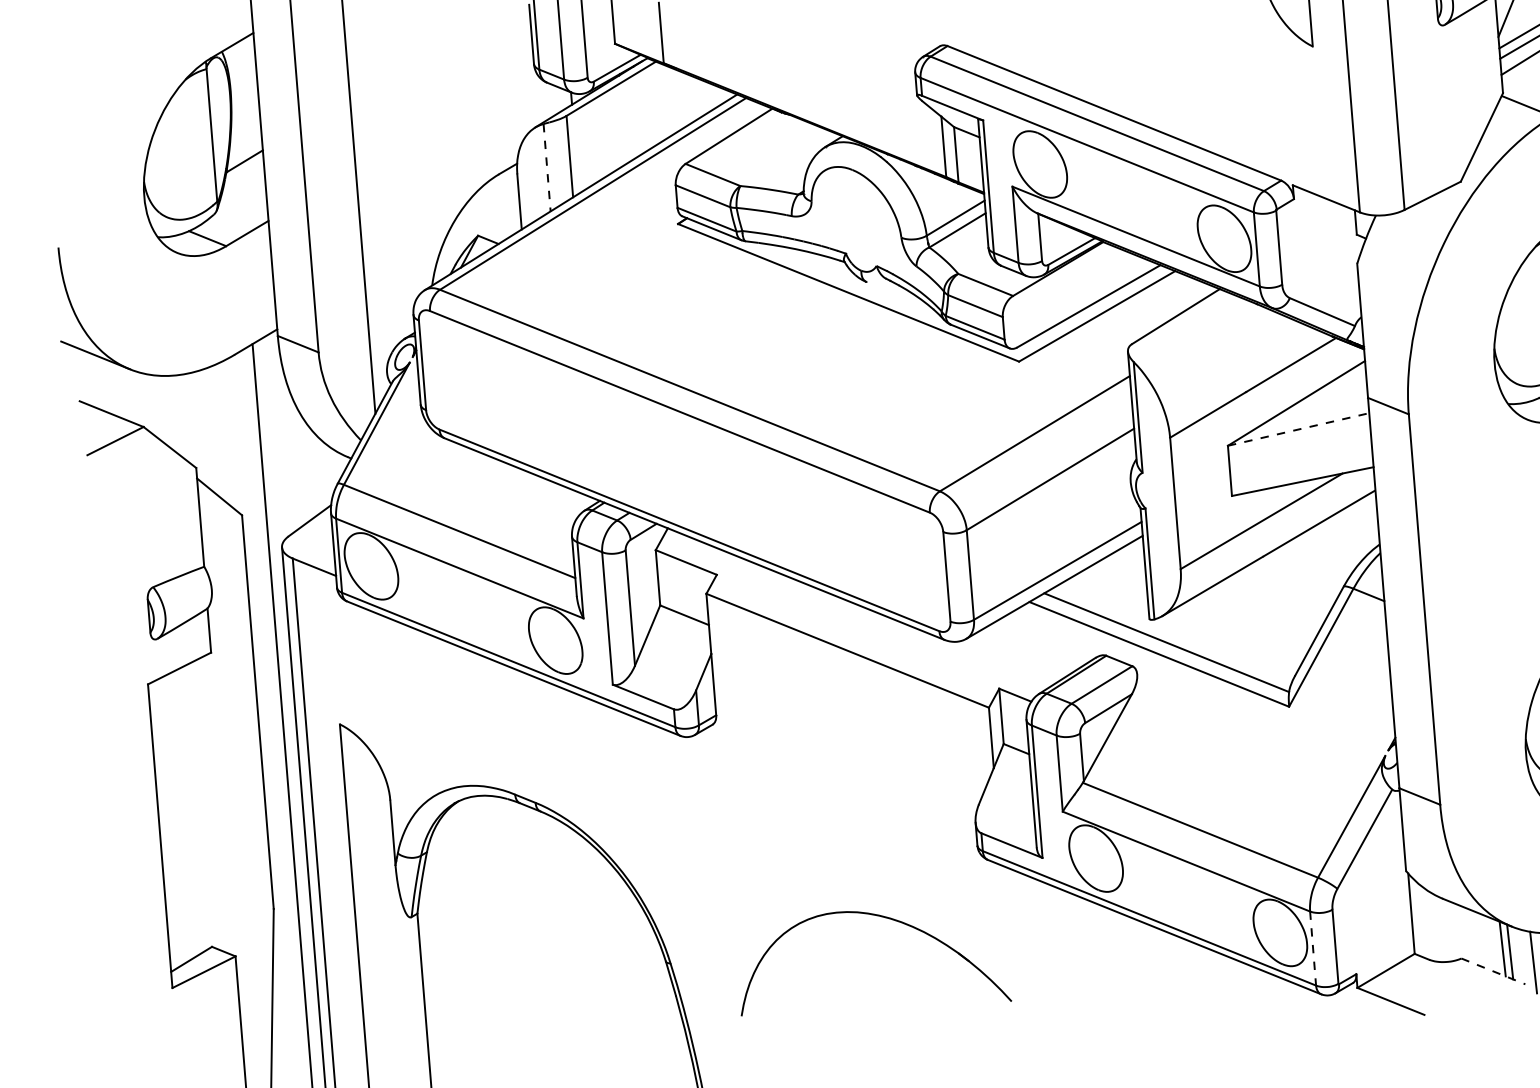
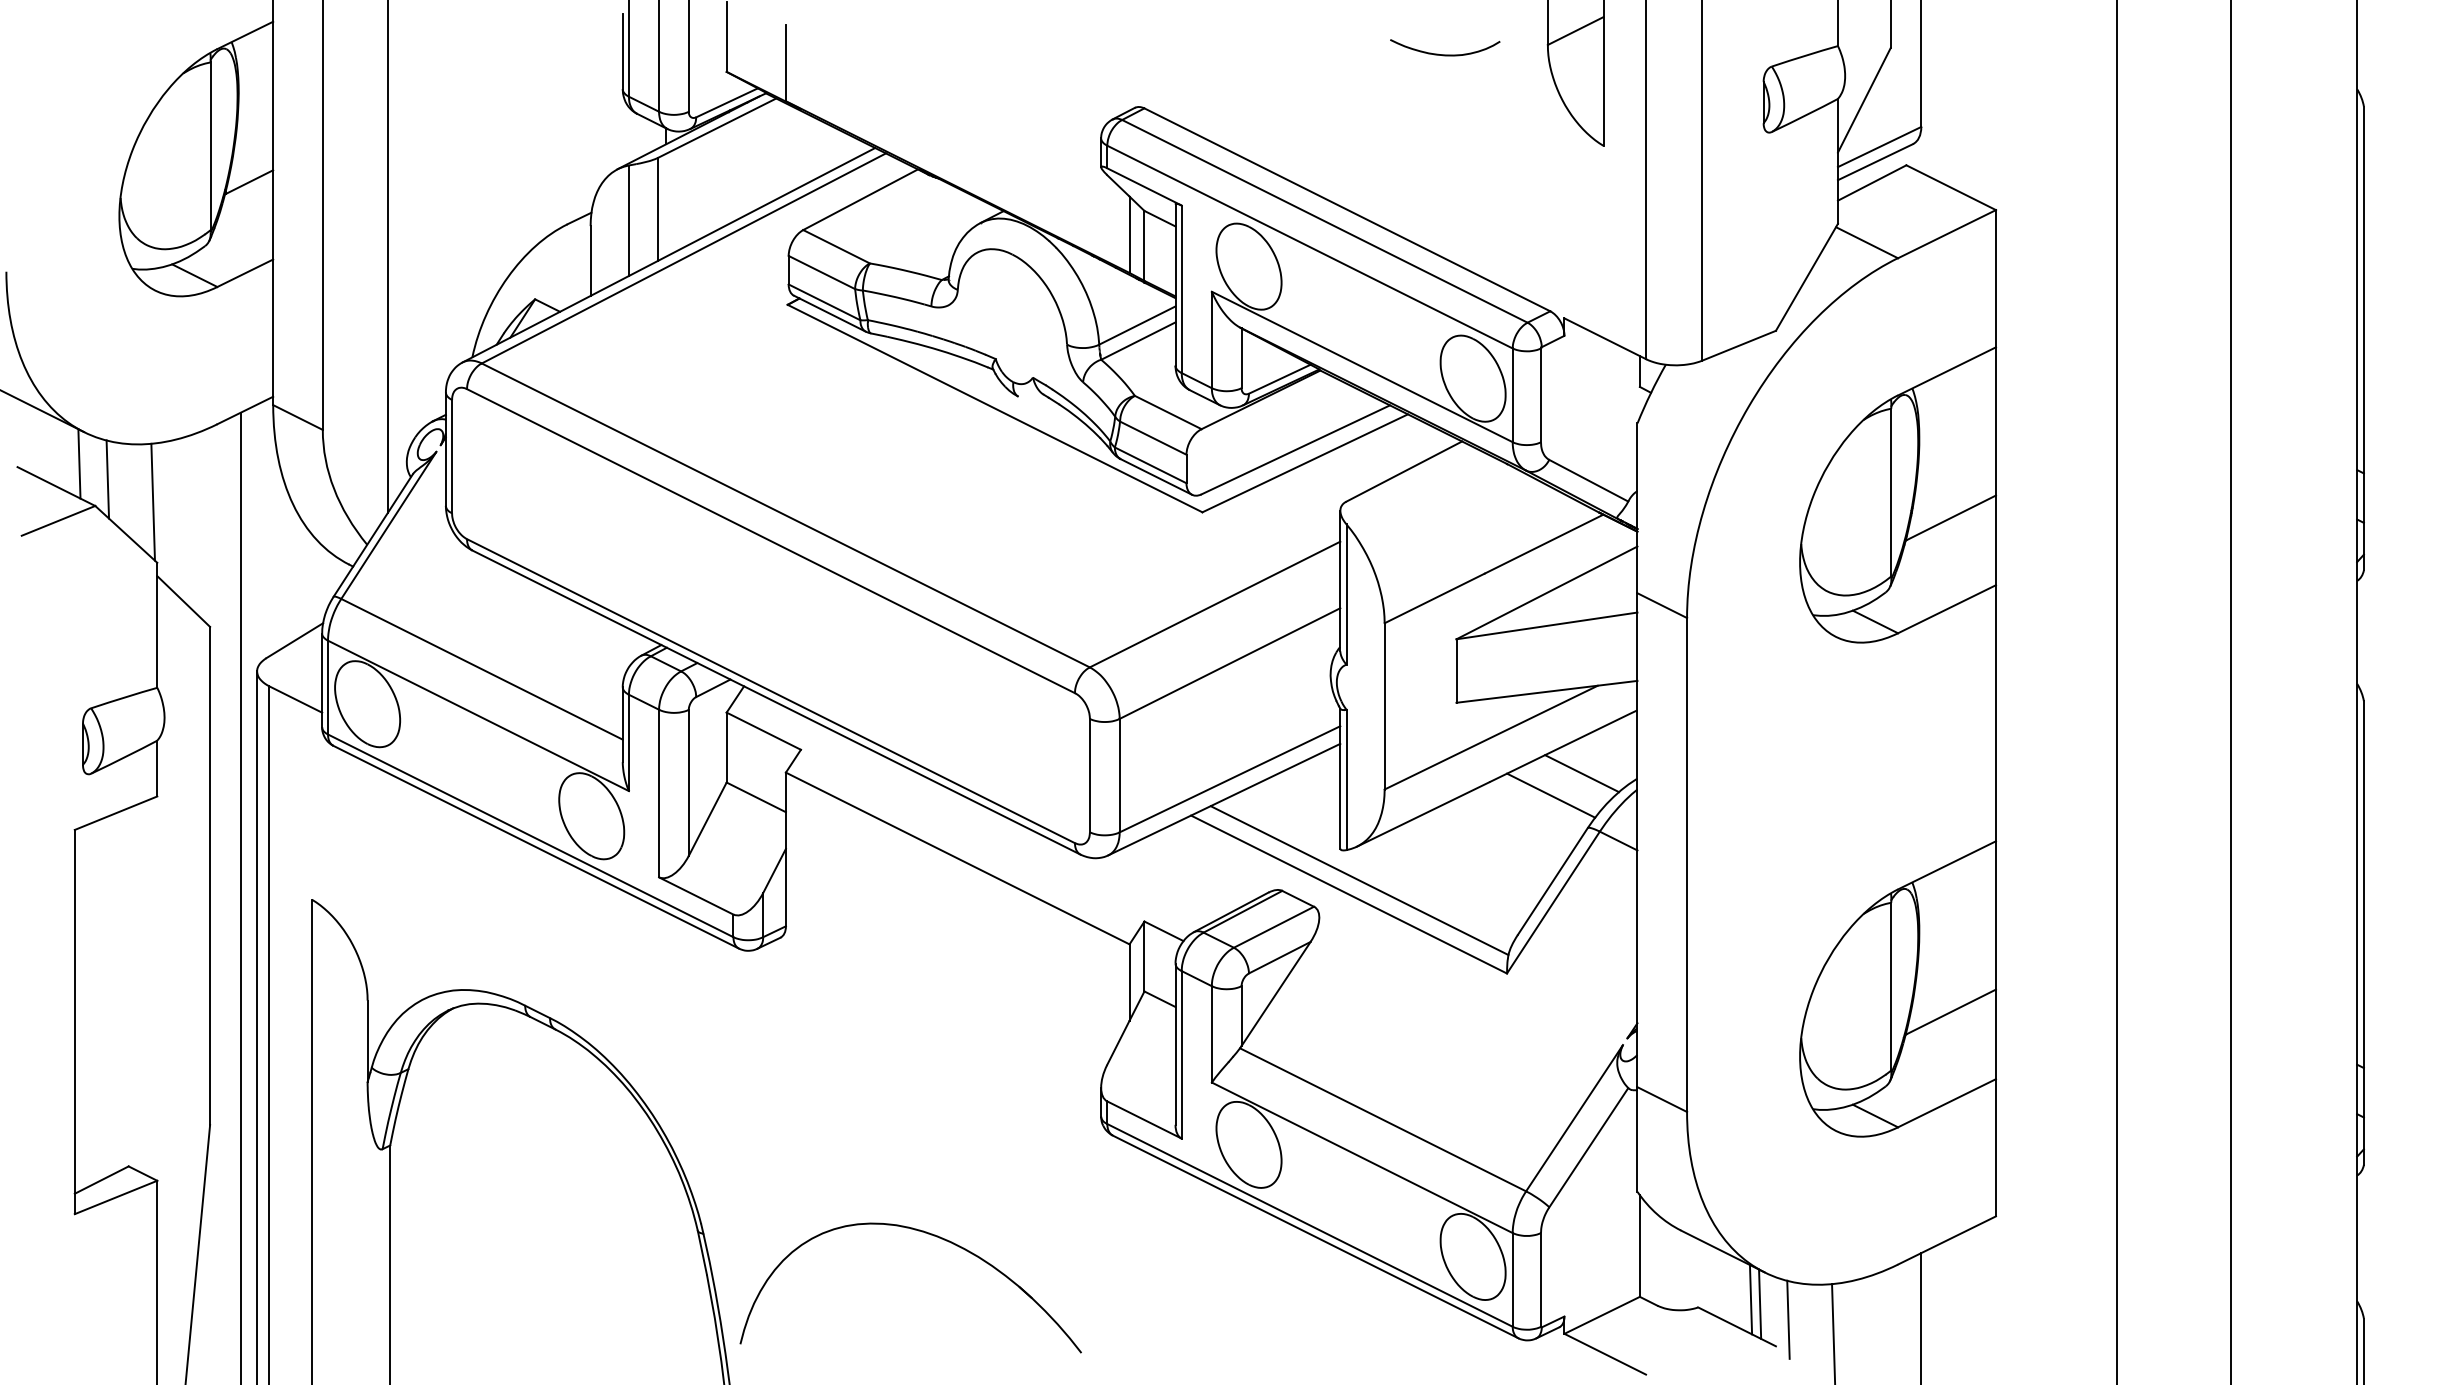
line: (546, 168) -> (628, 221), dashed -> solid
line: (128, 394) -> (79, 463), added
line: (151, 405) -> (107, 479), added
line: (188, 419) -> (152, 501), added
line: (1298, 429) -> (1547, 625), dashed -> solid
line: (1336, 543) -> (1582, 773), added
line: (1312, 563) -> (1551, 795), added
part: (887, 918) -> (933, 1236), moved
line: (1312, 948) -> (1512, 1279), dashed -> solid
line: (1493, 971) -> (1737, 1327), dashed -> solid

